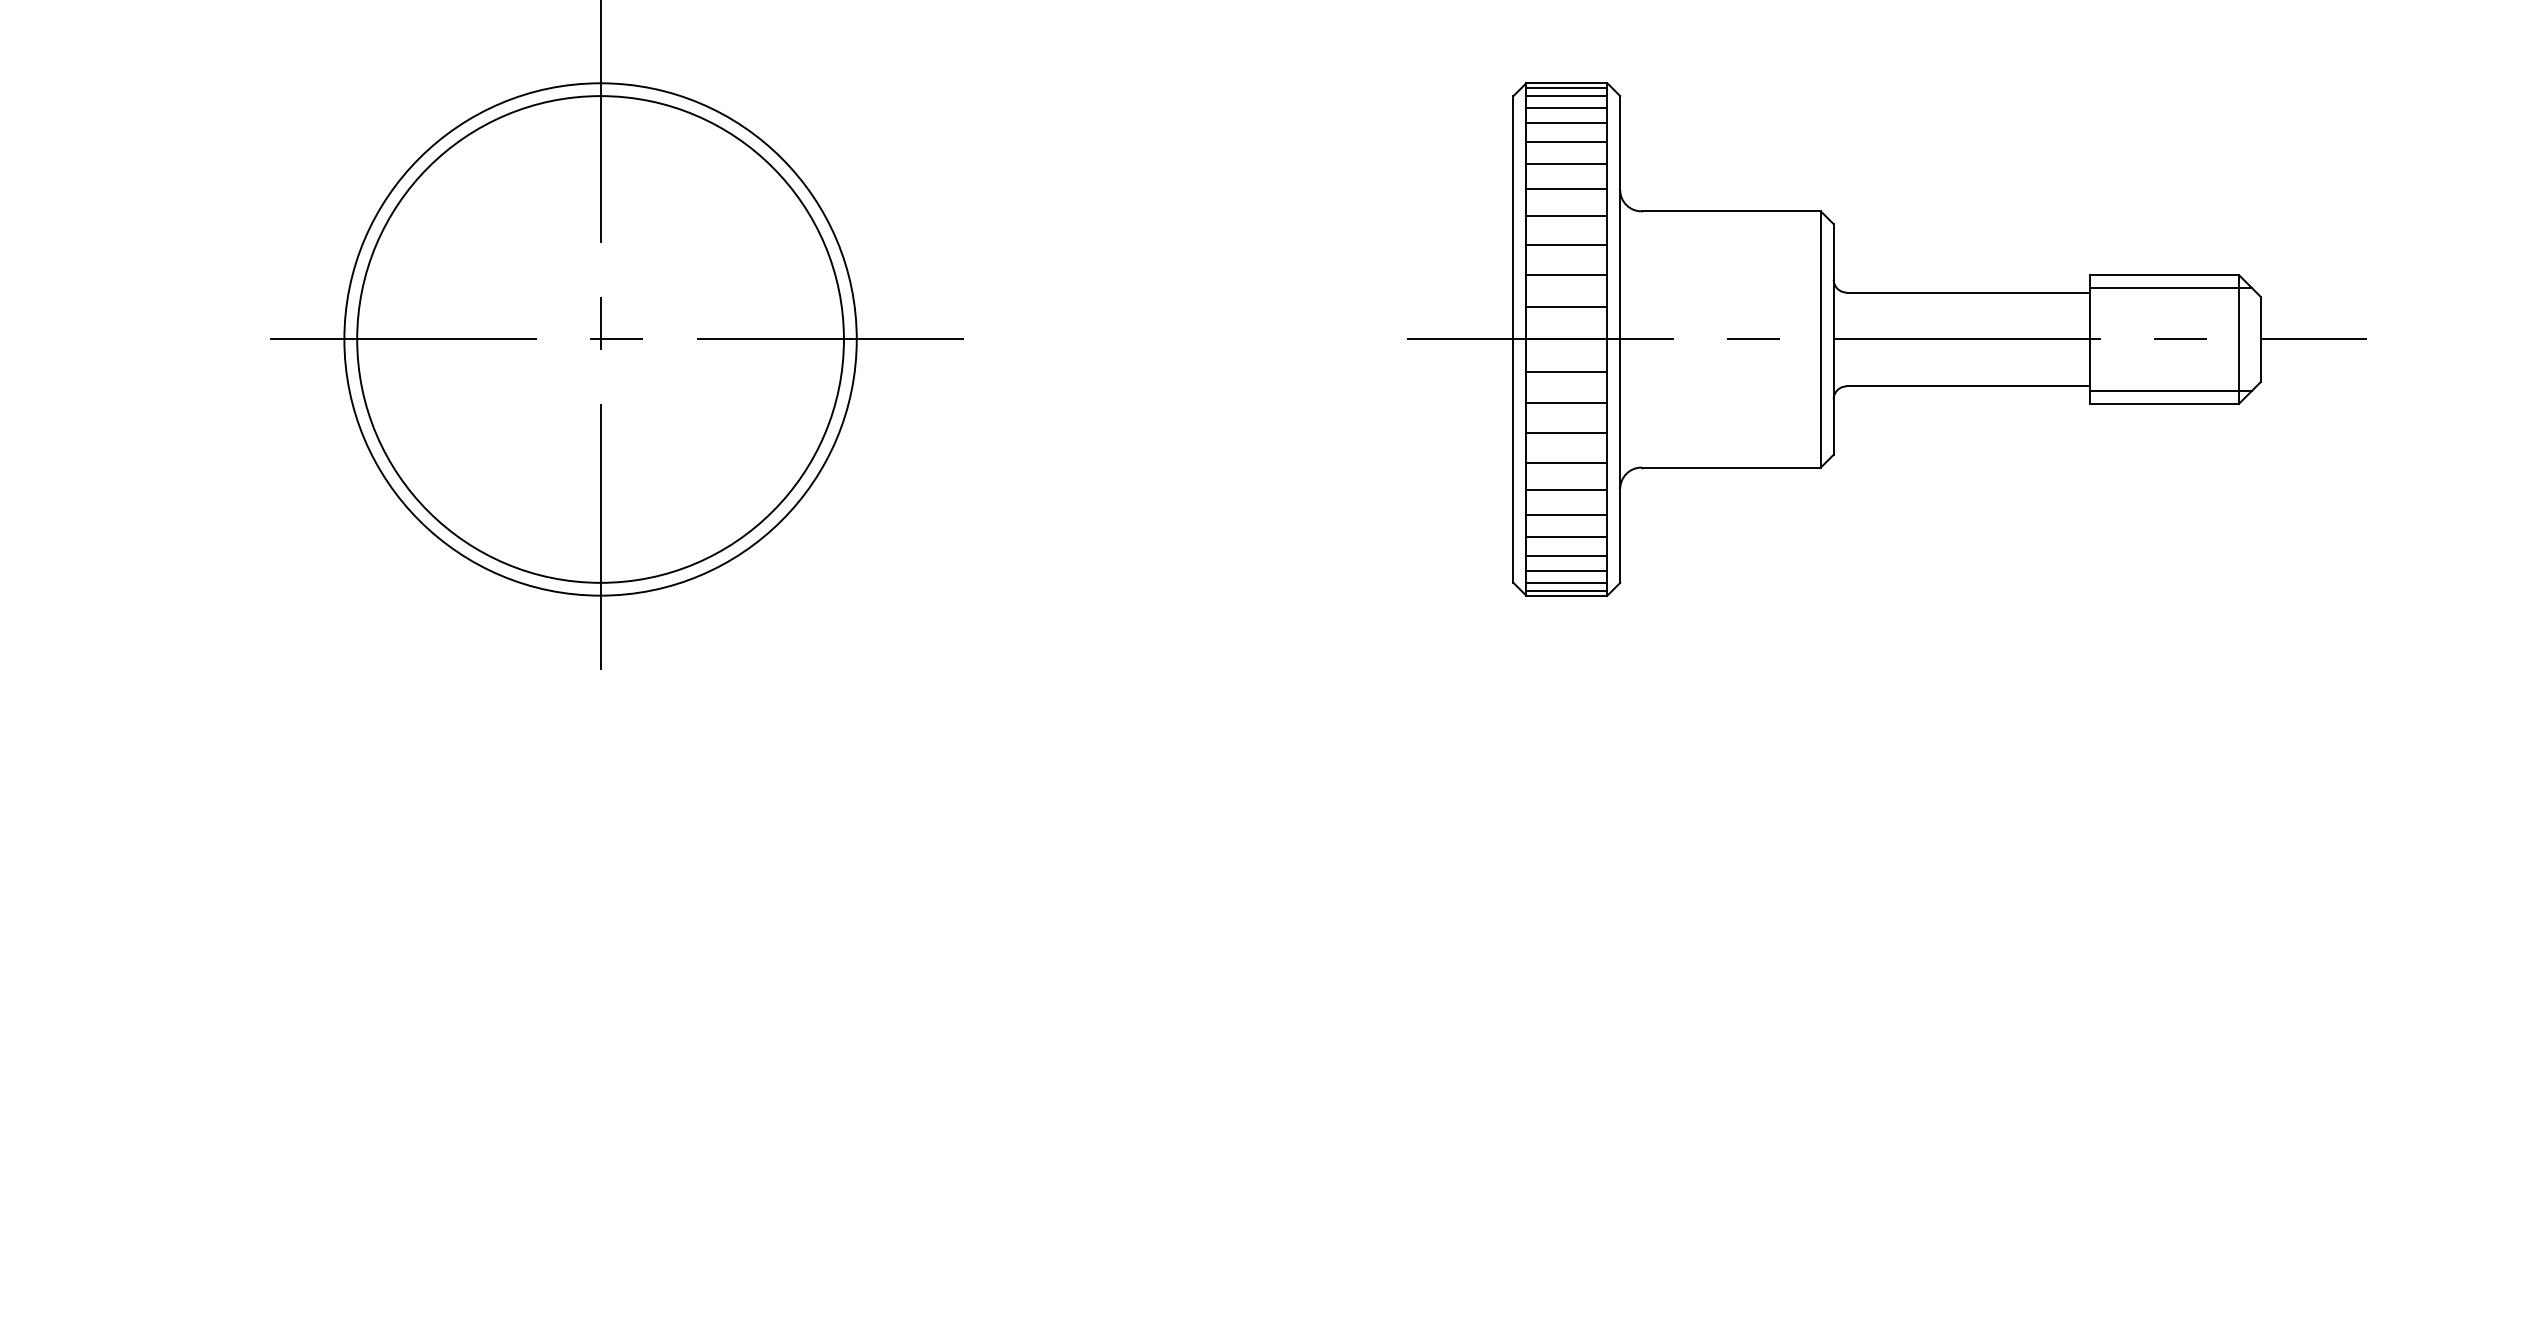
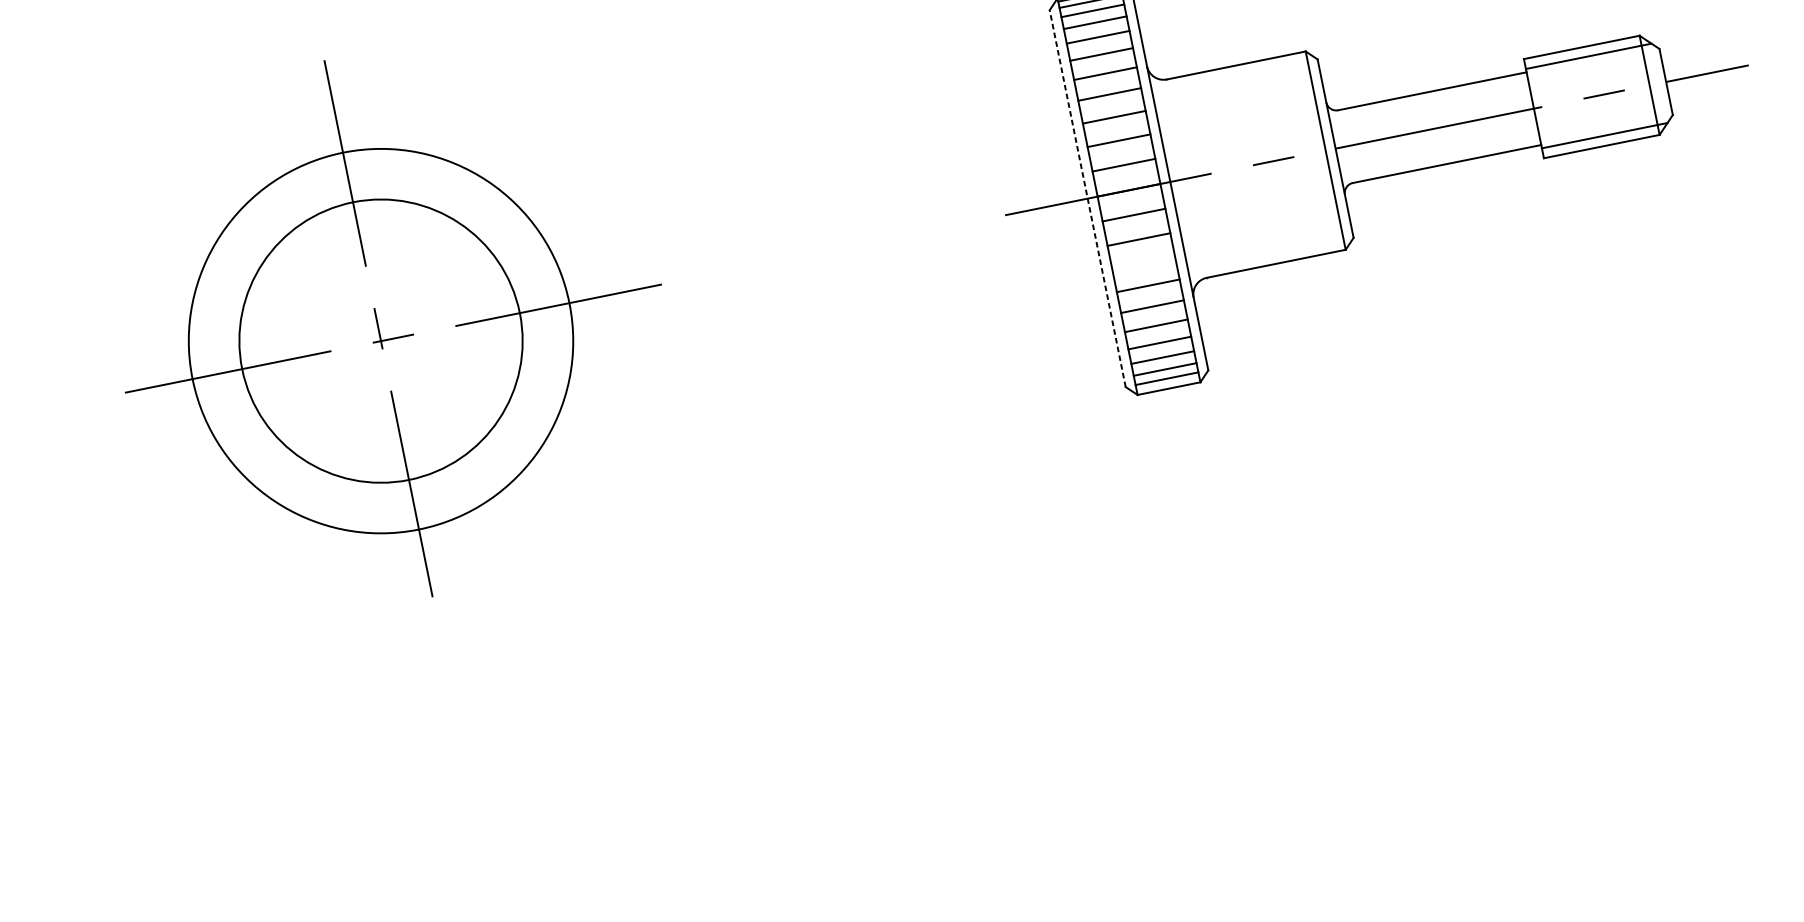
line: (1513, 338) -> (1087, 197), solid -> dashed
circle: (600, 339) -> (380, 341), size x0.7
line: (1566, 433) -> (1143, 263), removed
line: (1566, 590) -> (1167, 384), removed

